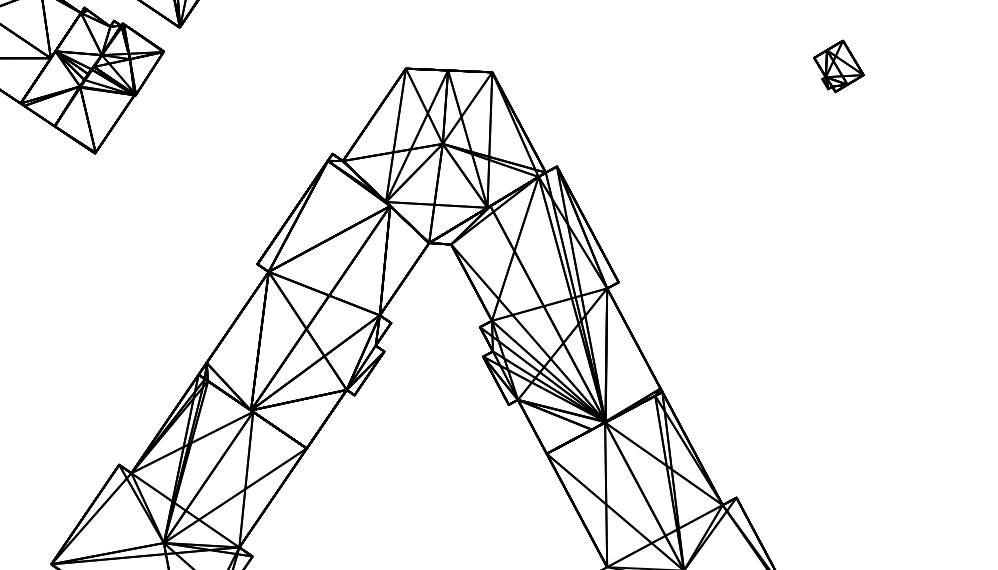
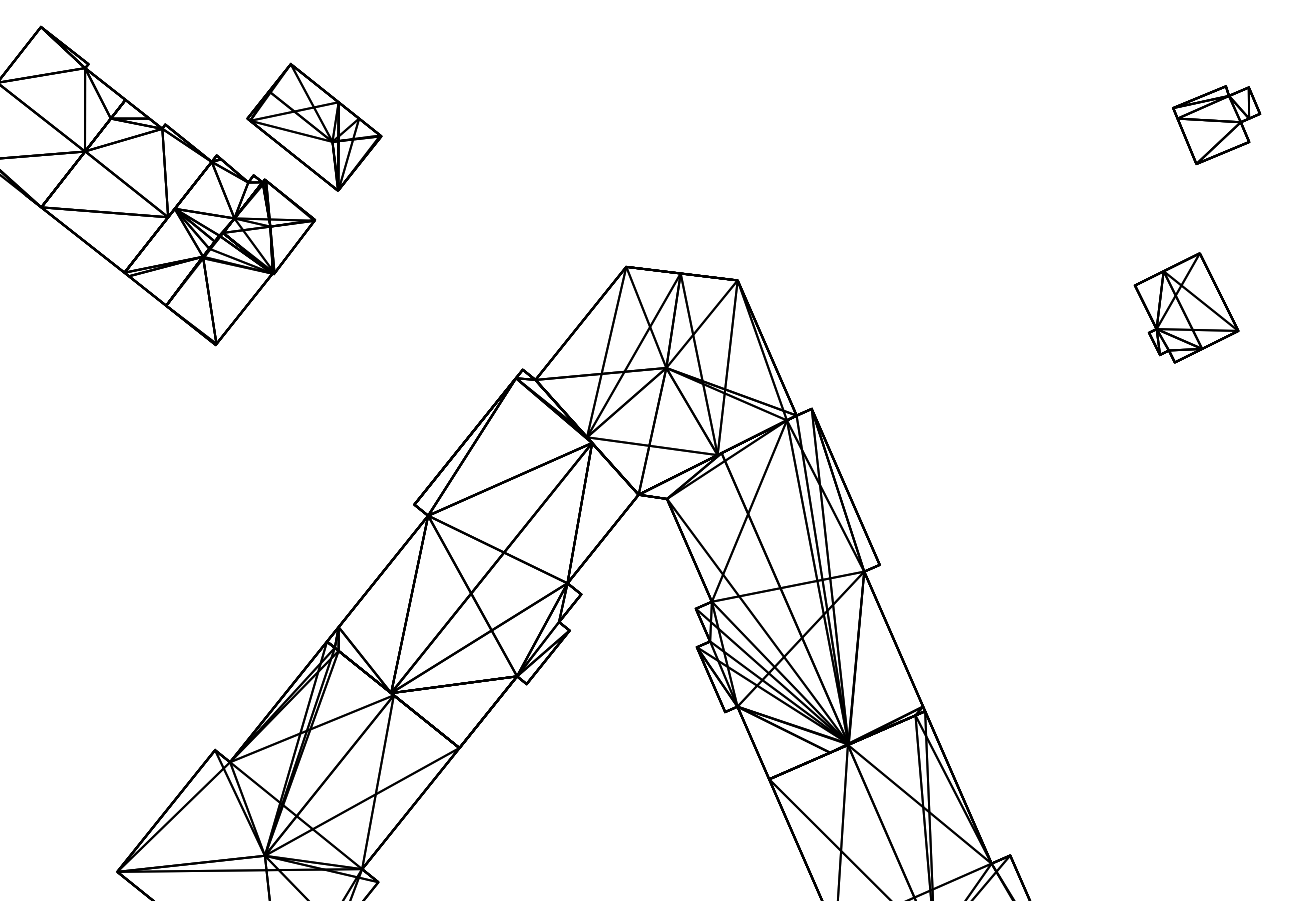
part: (838, 66) -> (1186, 307), size x1.67

